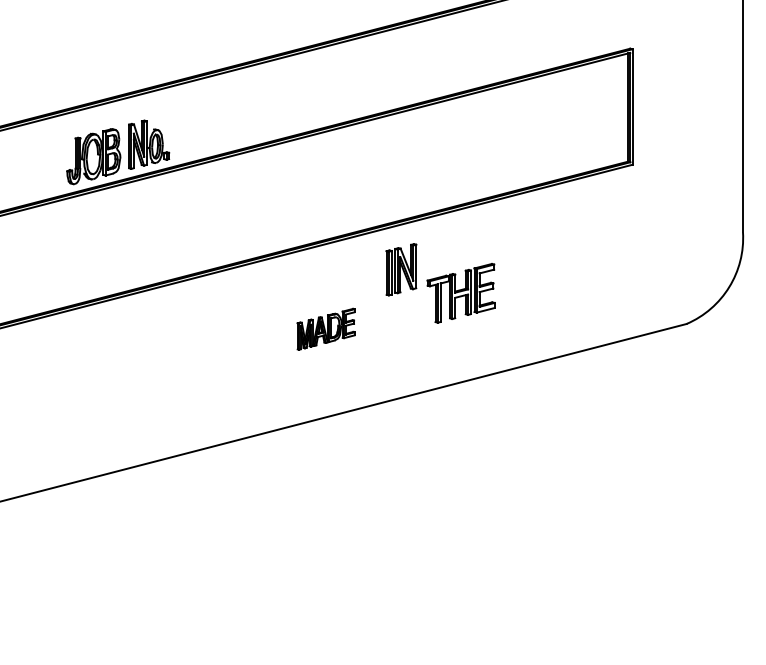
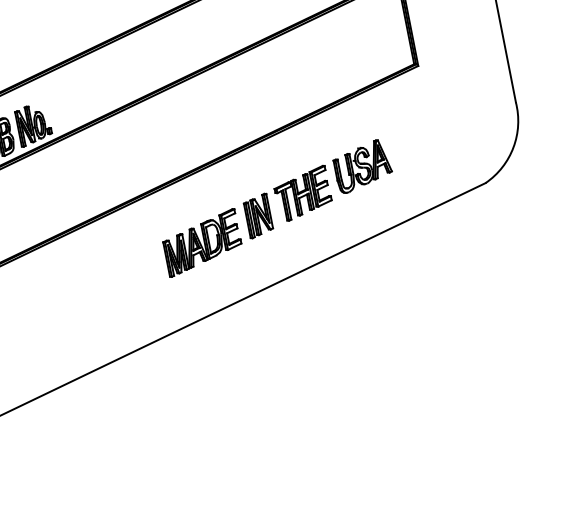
part: (401, 269) -> (258, 215), moved
part: (540, 273) -> (362, 165), added
part: (325, 329) -> (201, 243), size x1.67

